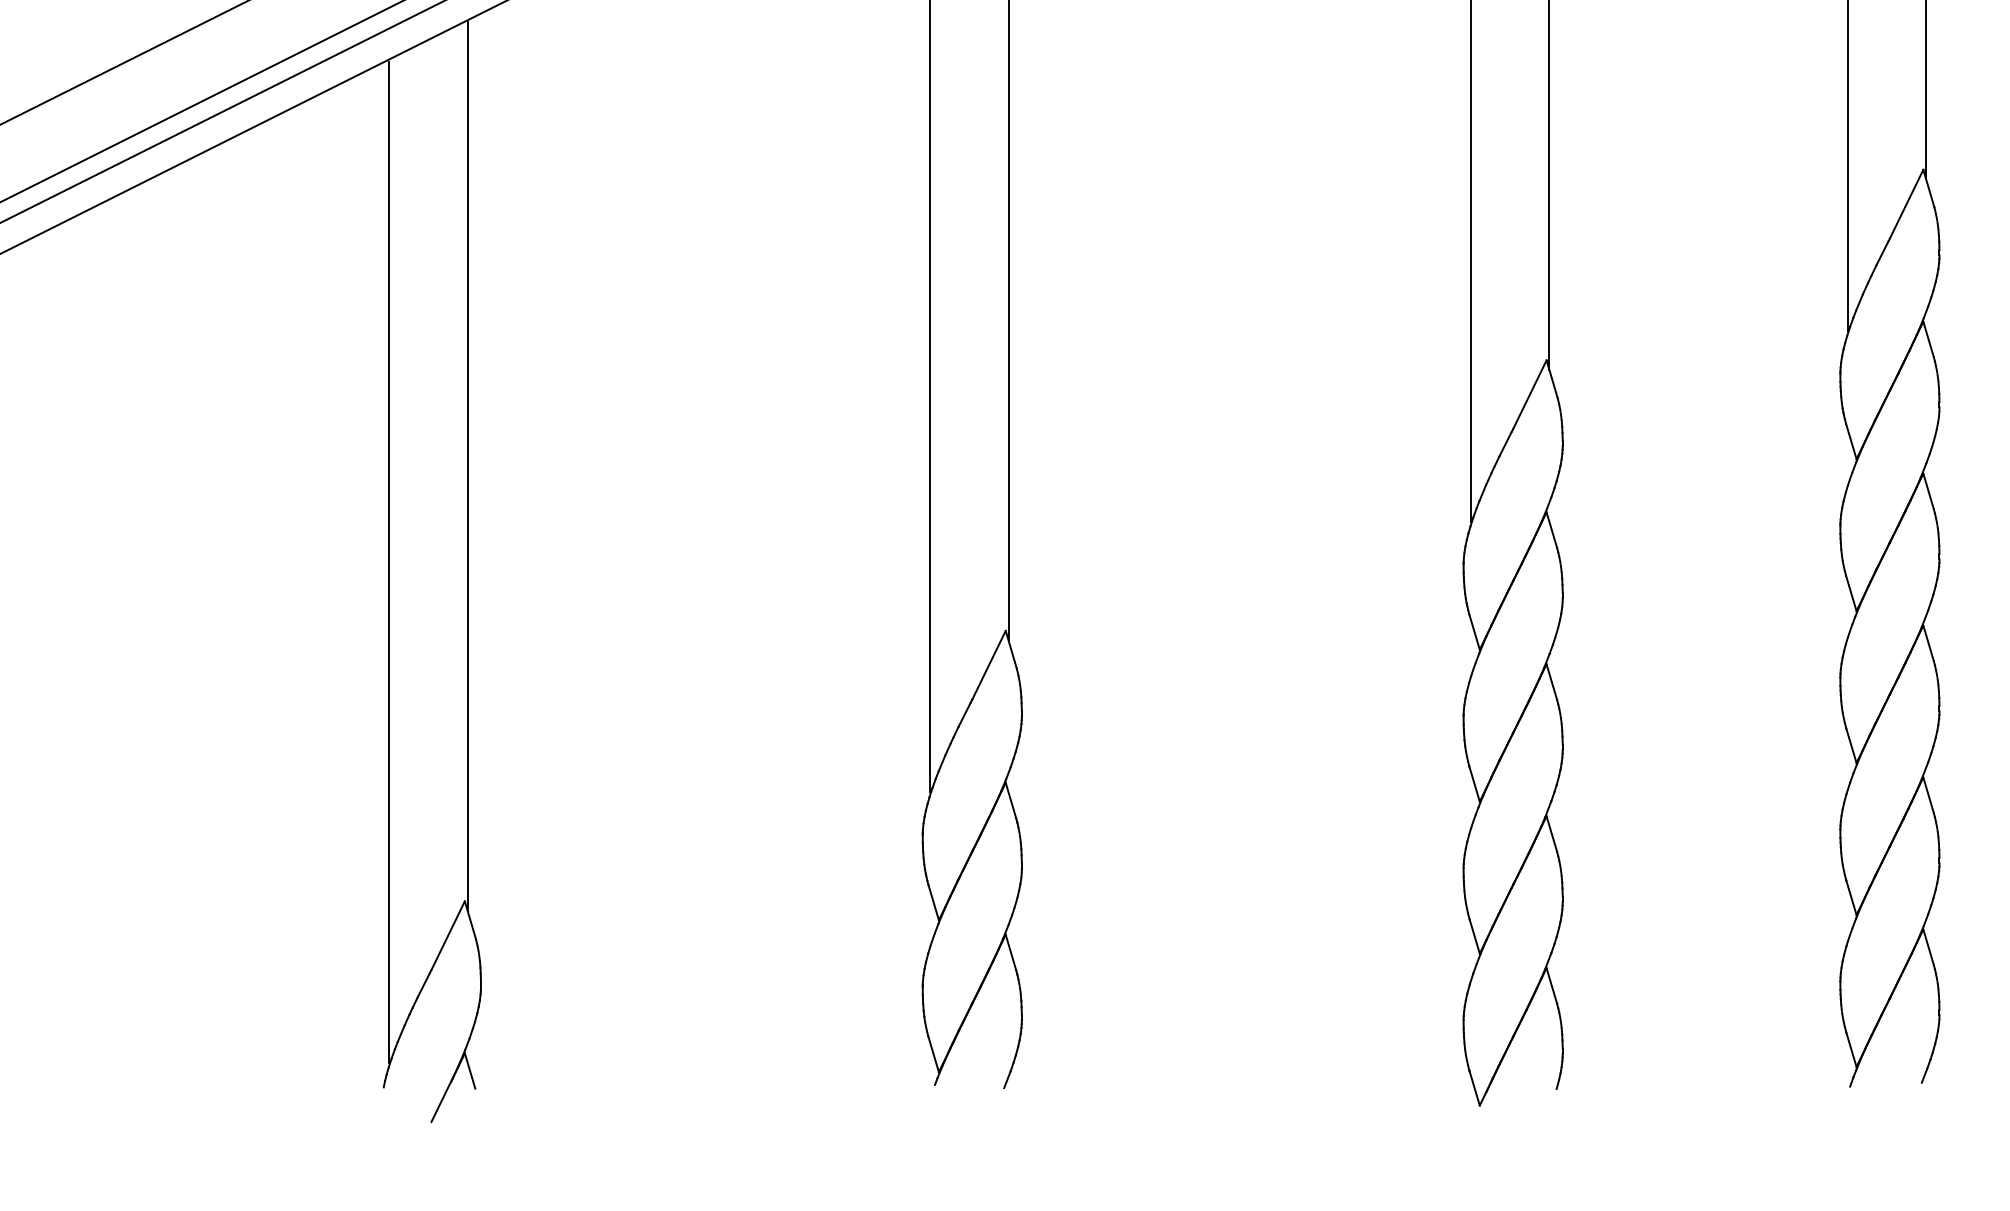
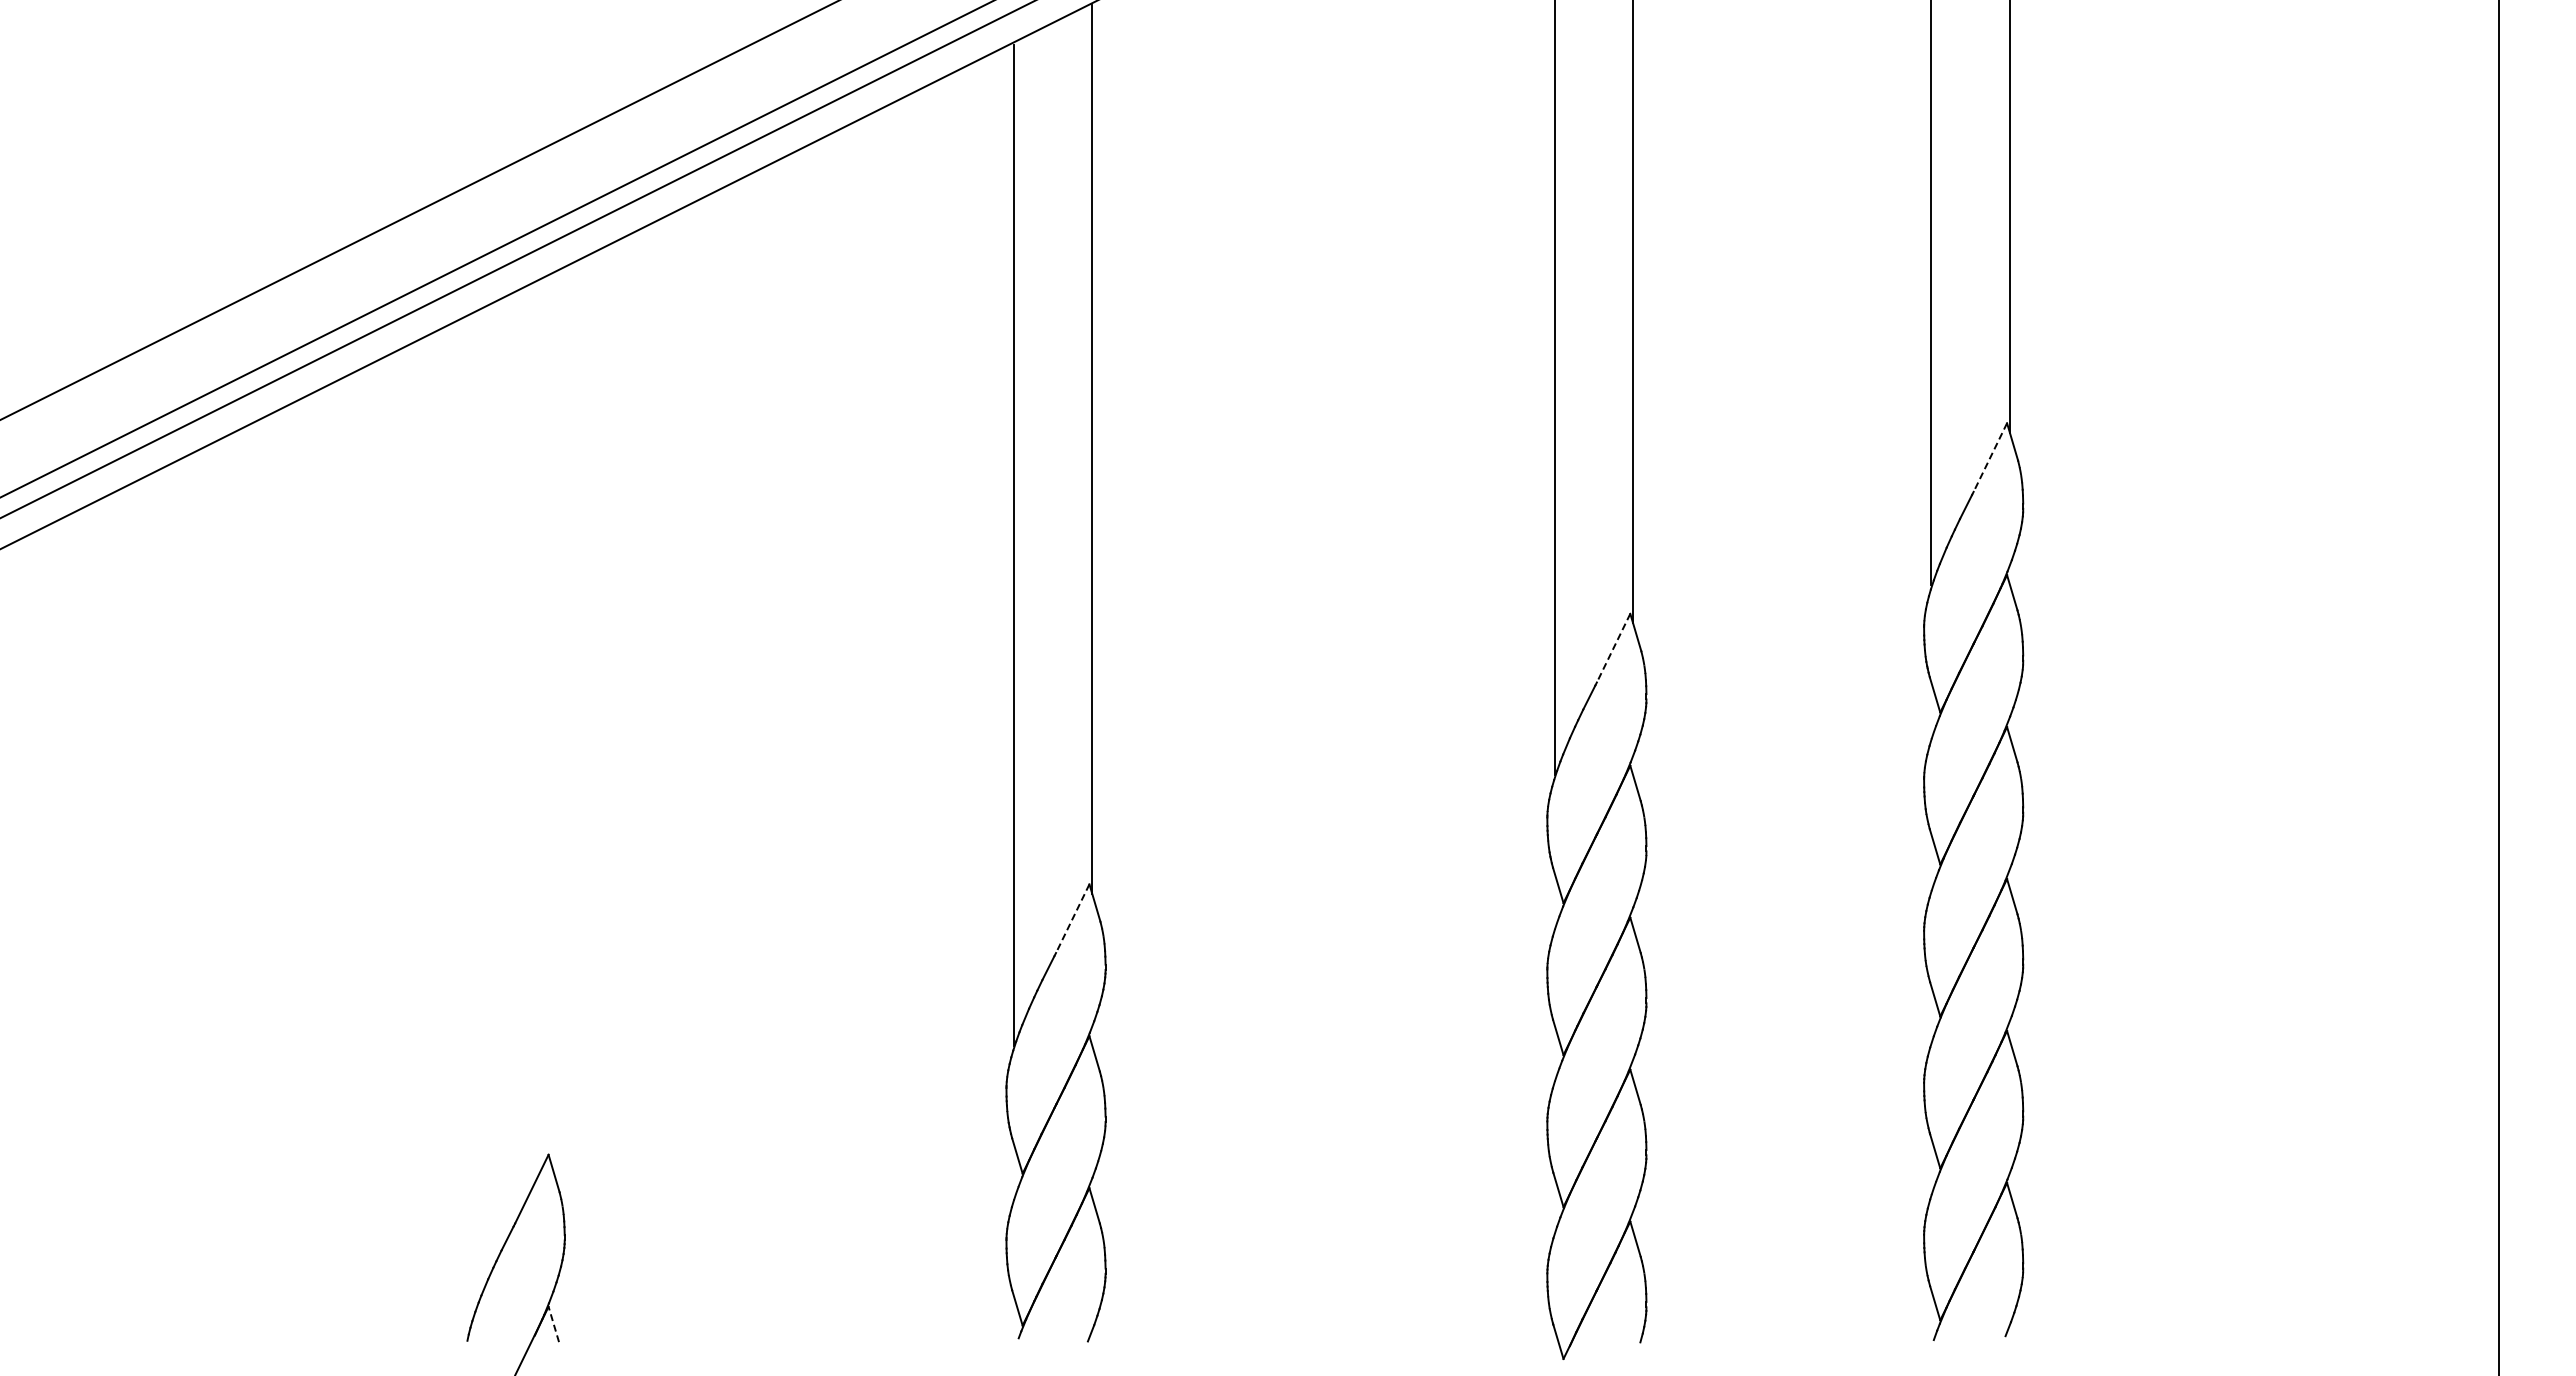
line: (1906, 205) -> (1990, 458), solid -> dashed
line: (1529, 395) -> (1613, 648), solid -> dashed
line: (467, 466) -> (551, 719), removed
line: (388, 562) -> (472, 815), removed
line: (988, 666) -> (1072, 919), solid -> dashed
line: (469, 1070) -> (553, 1323), solid -> dashed

